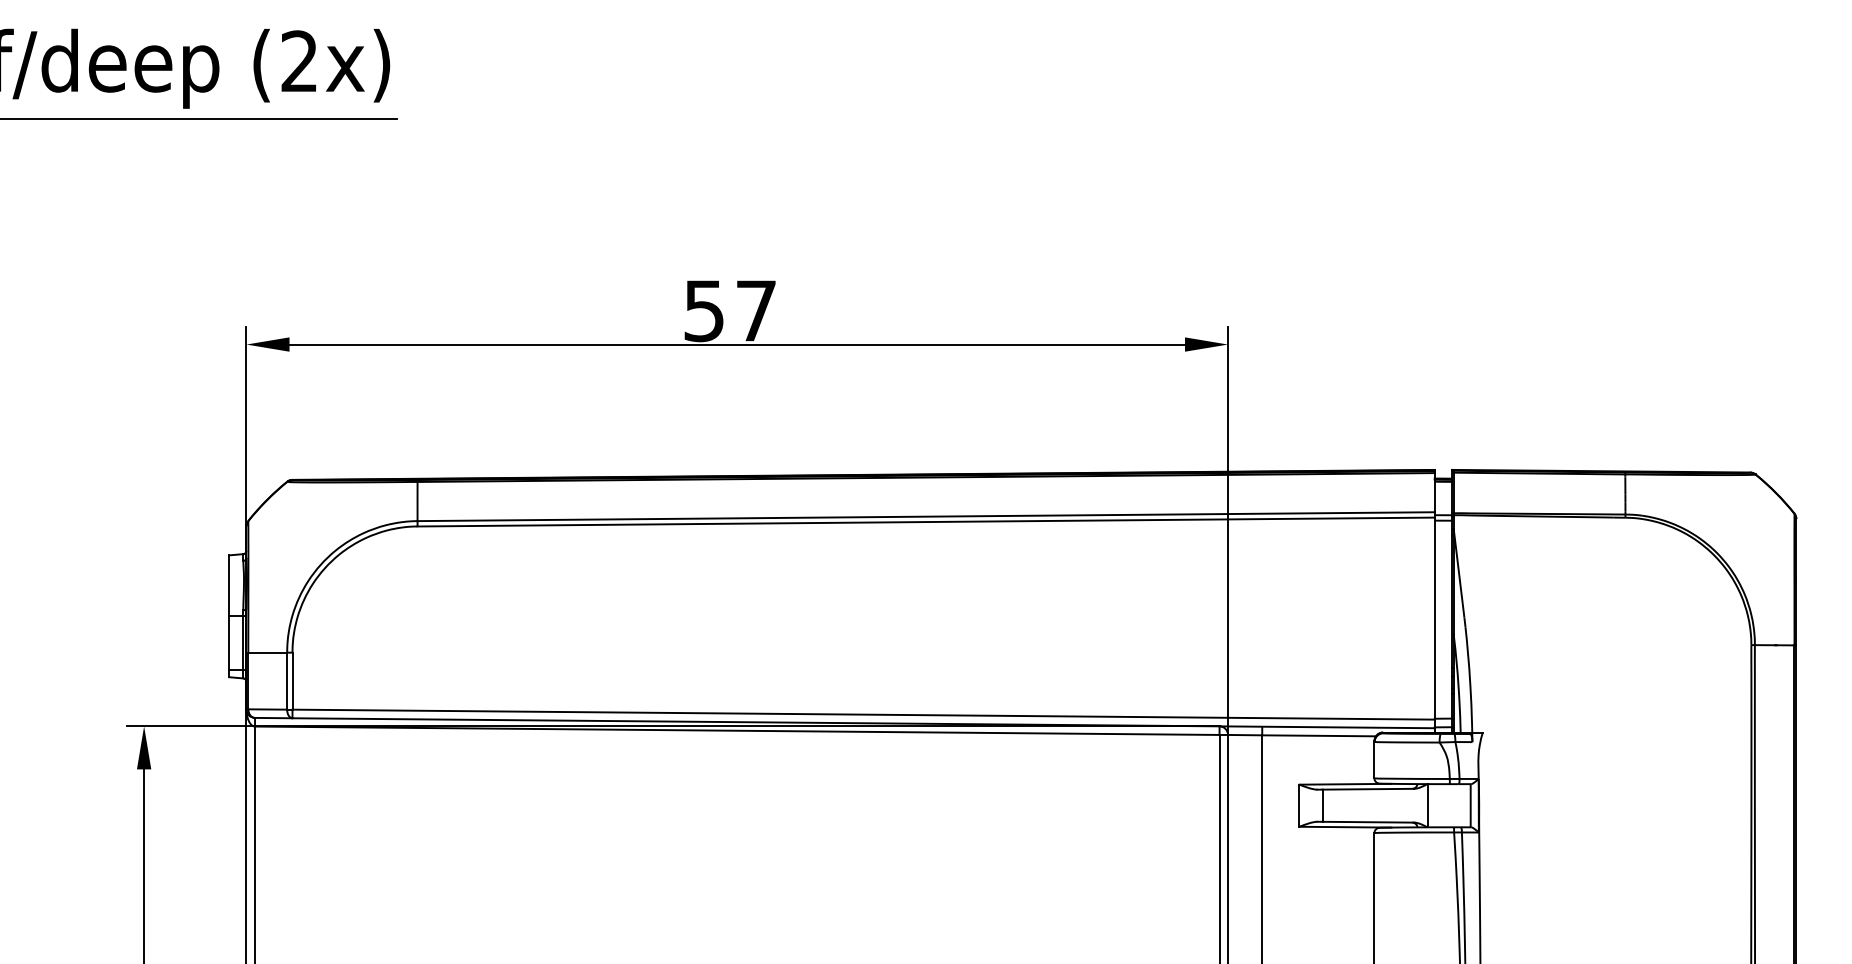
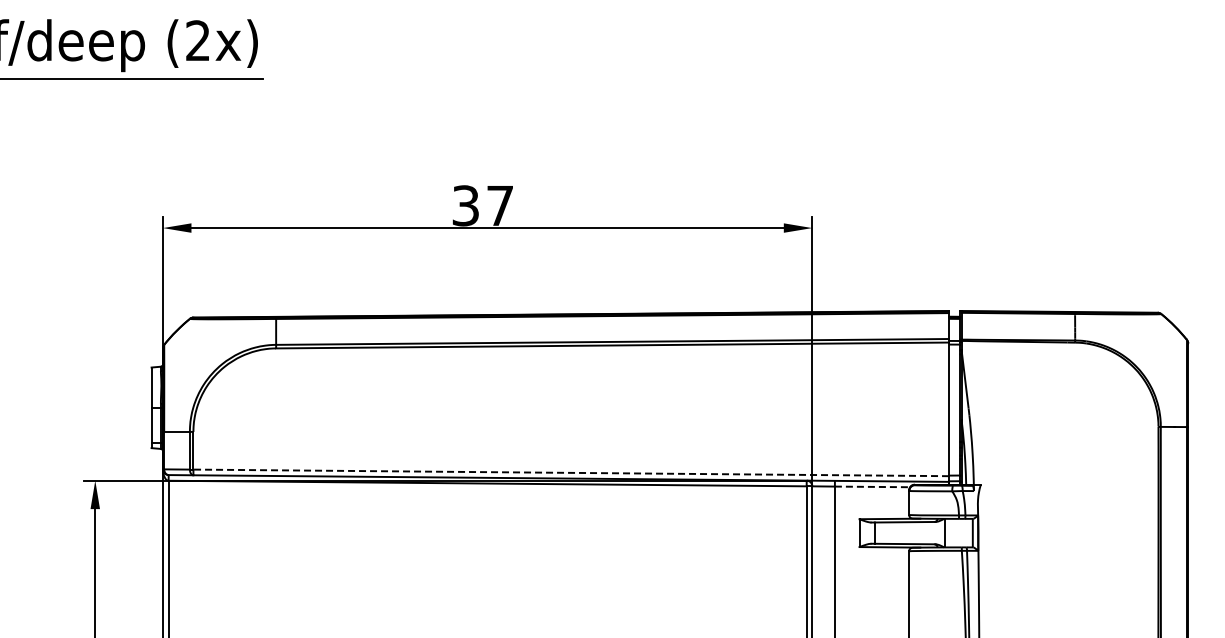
text: (703, 310) -> (465, 205), 57 -> 37
line: (864, 714) -> (571, 472), solid -> dashed
line: (1319, 735) -> (872, 486), solid -> dashed

